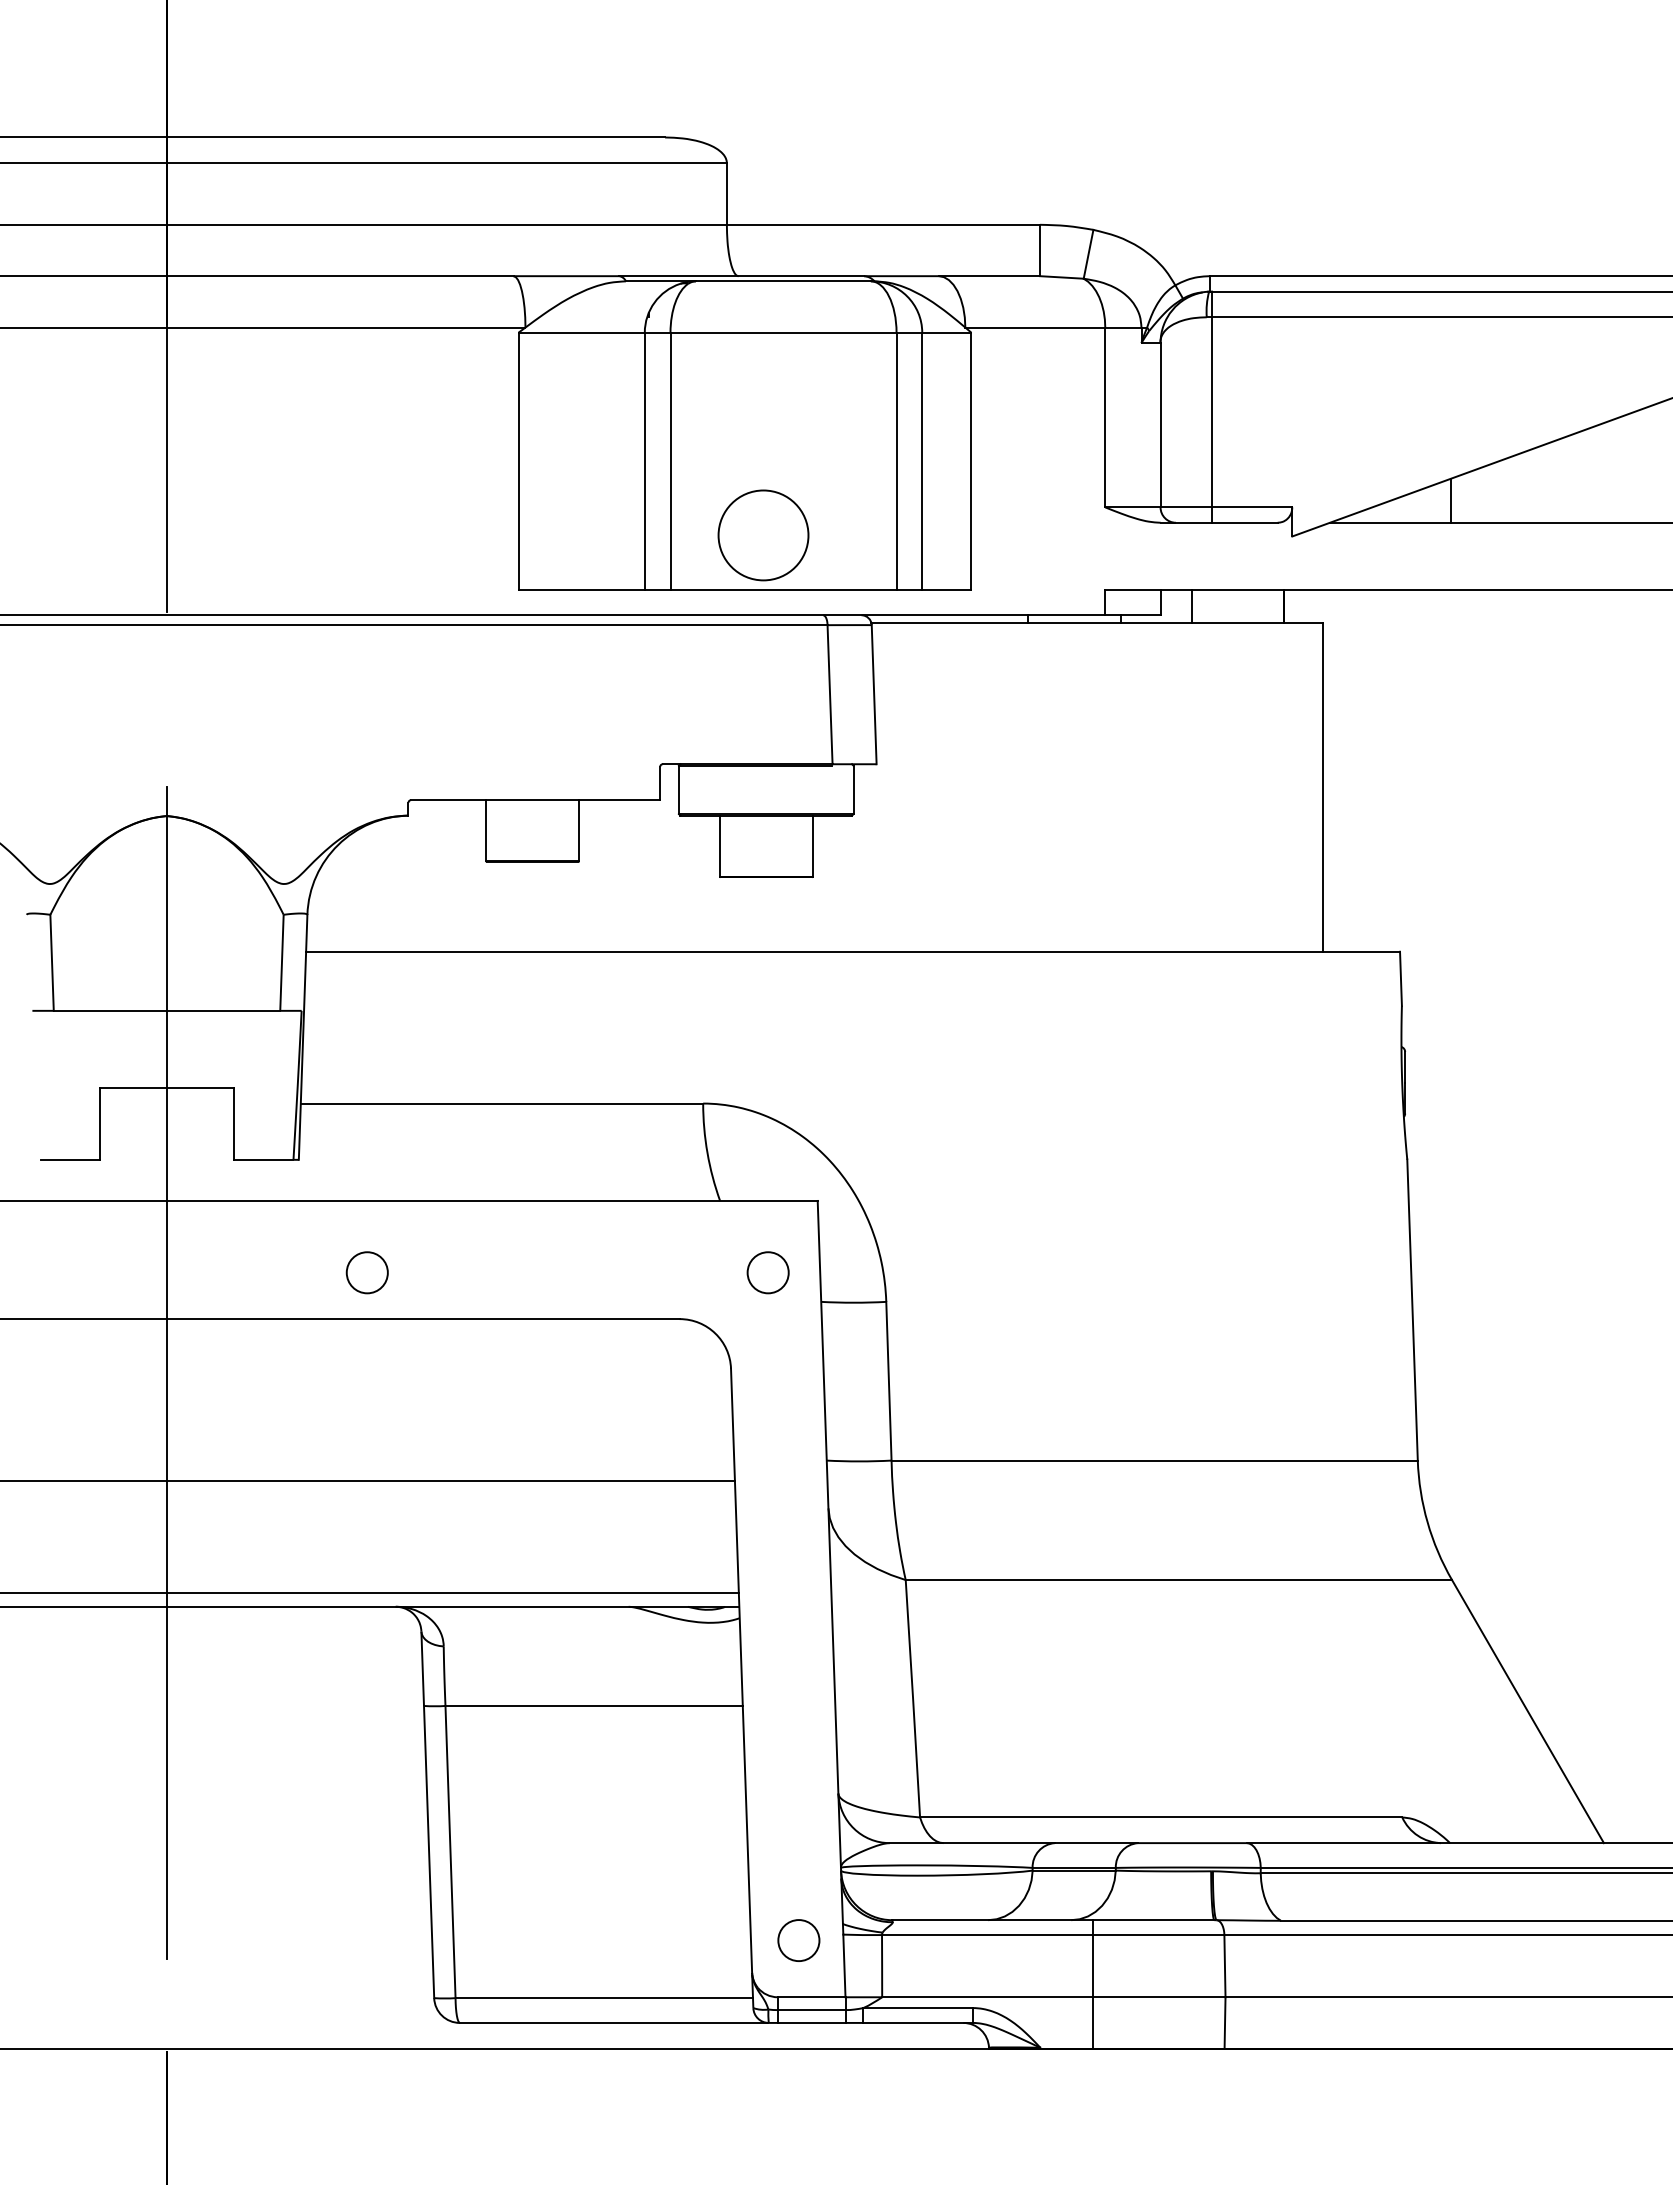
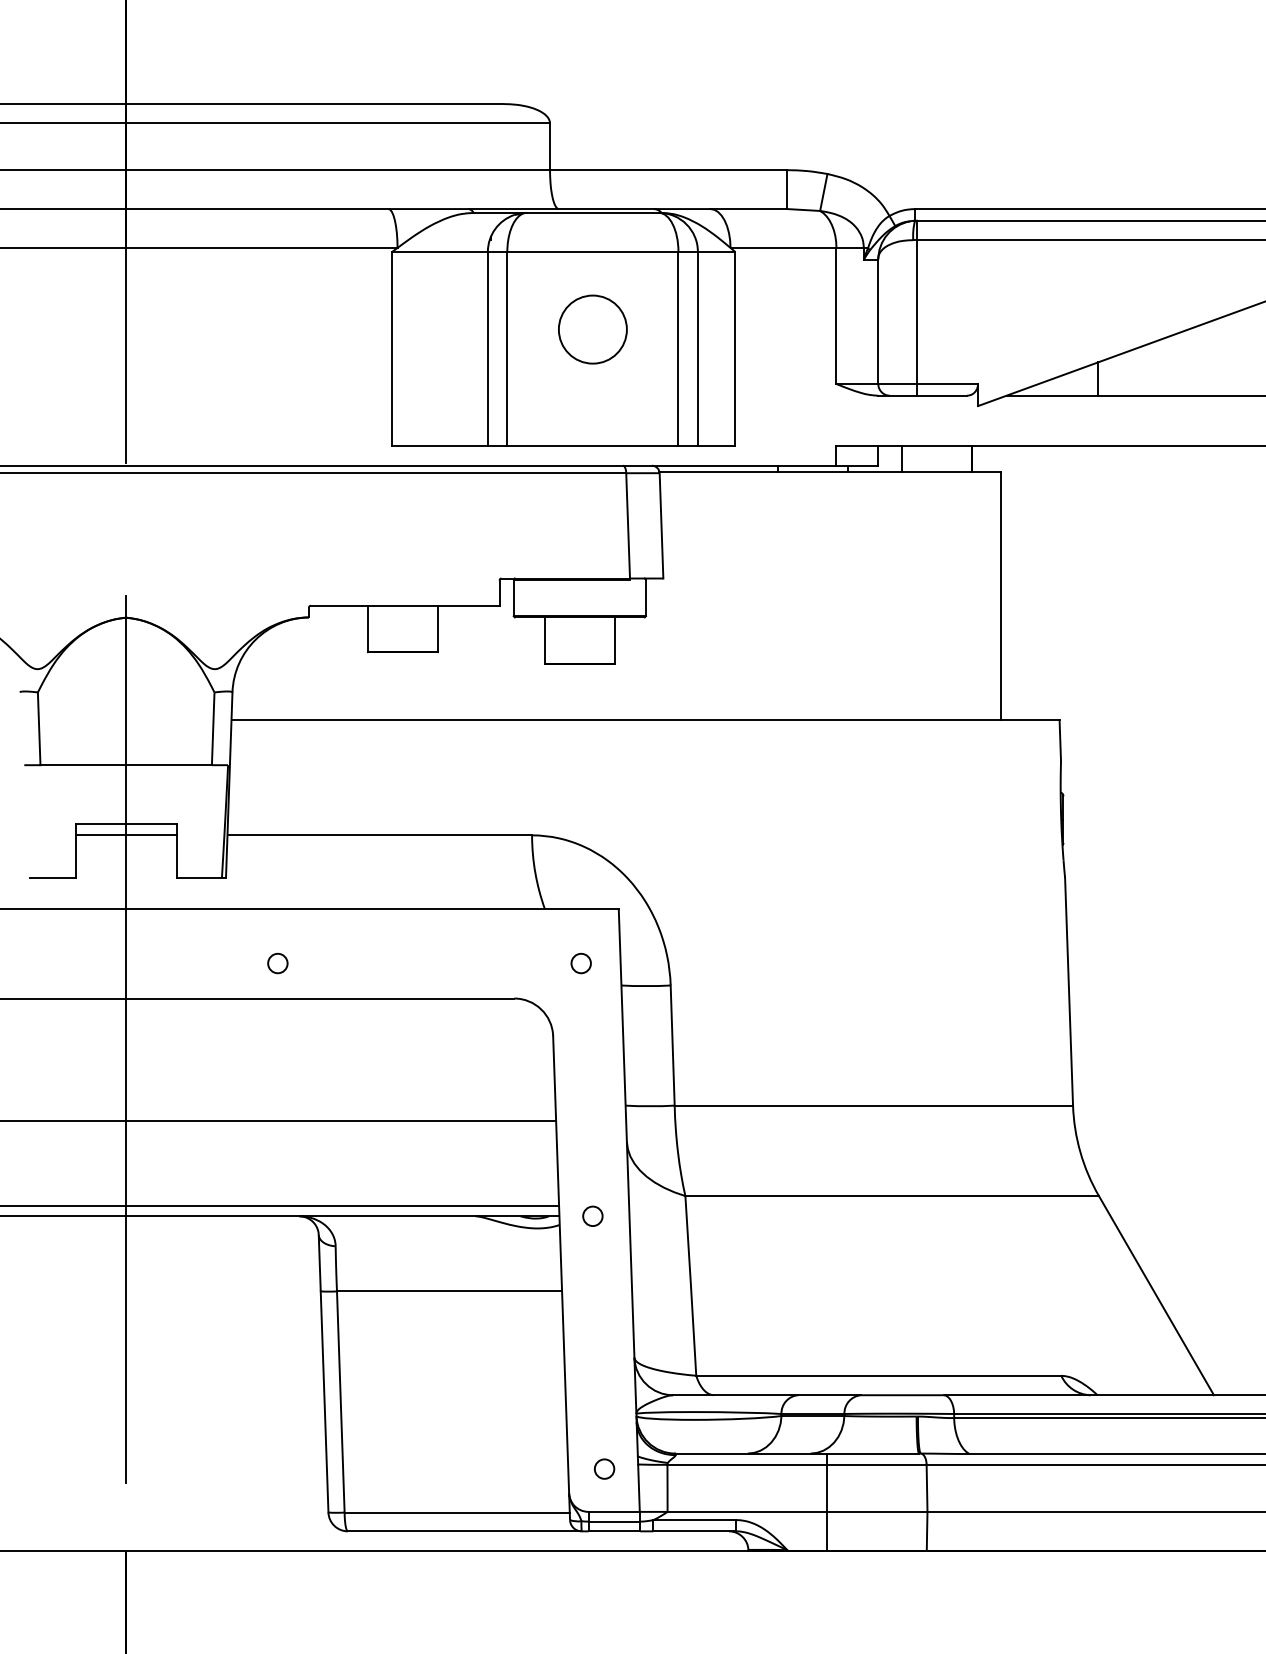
circle: (763, 535) -> (592, 329), moved
line: (166, 1103) -> (125, 835), added
circle: (367, 1272) -> (277, 963), size x0.62
circle: (767, 1272) -> (580, 963), size x0.62
circle: (783, 1606) -> (592, 1216), added
circle: (798, 1940) -> (604, 1468), size x0.62

